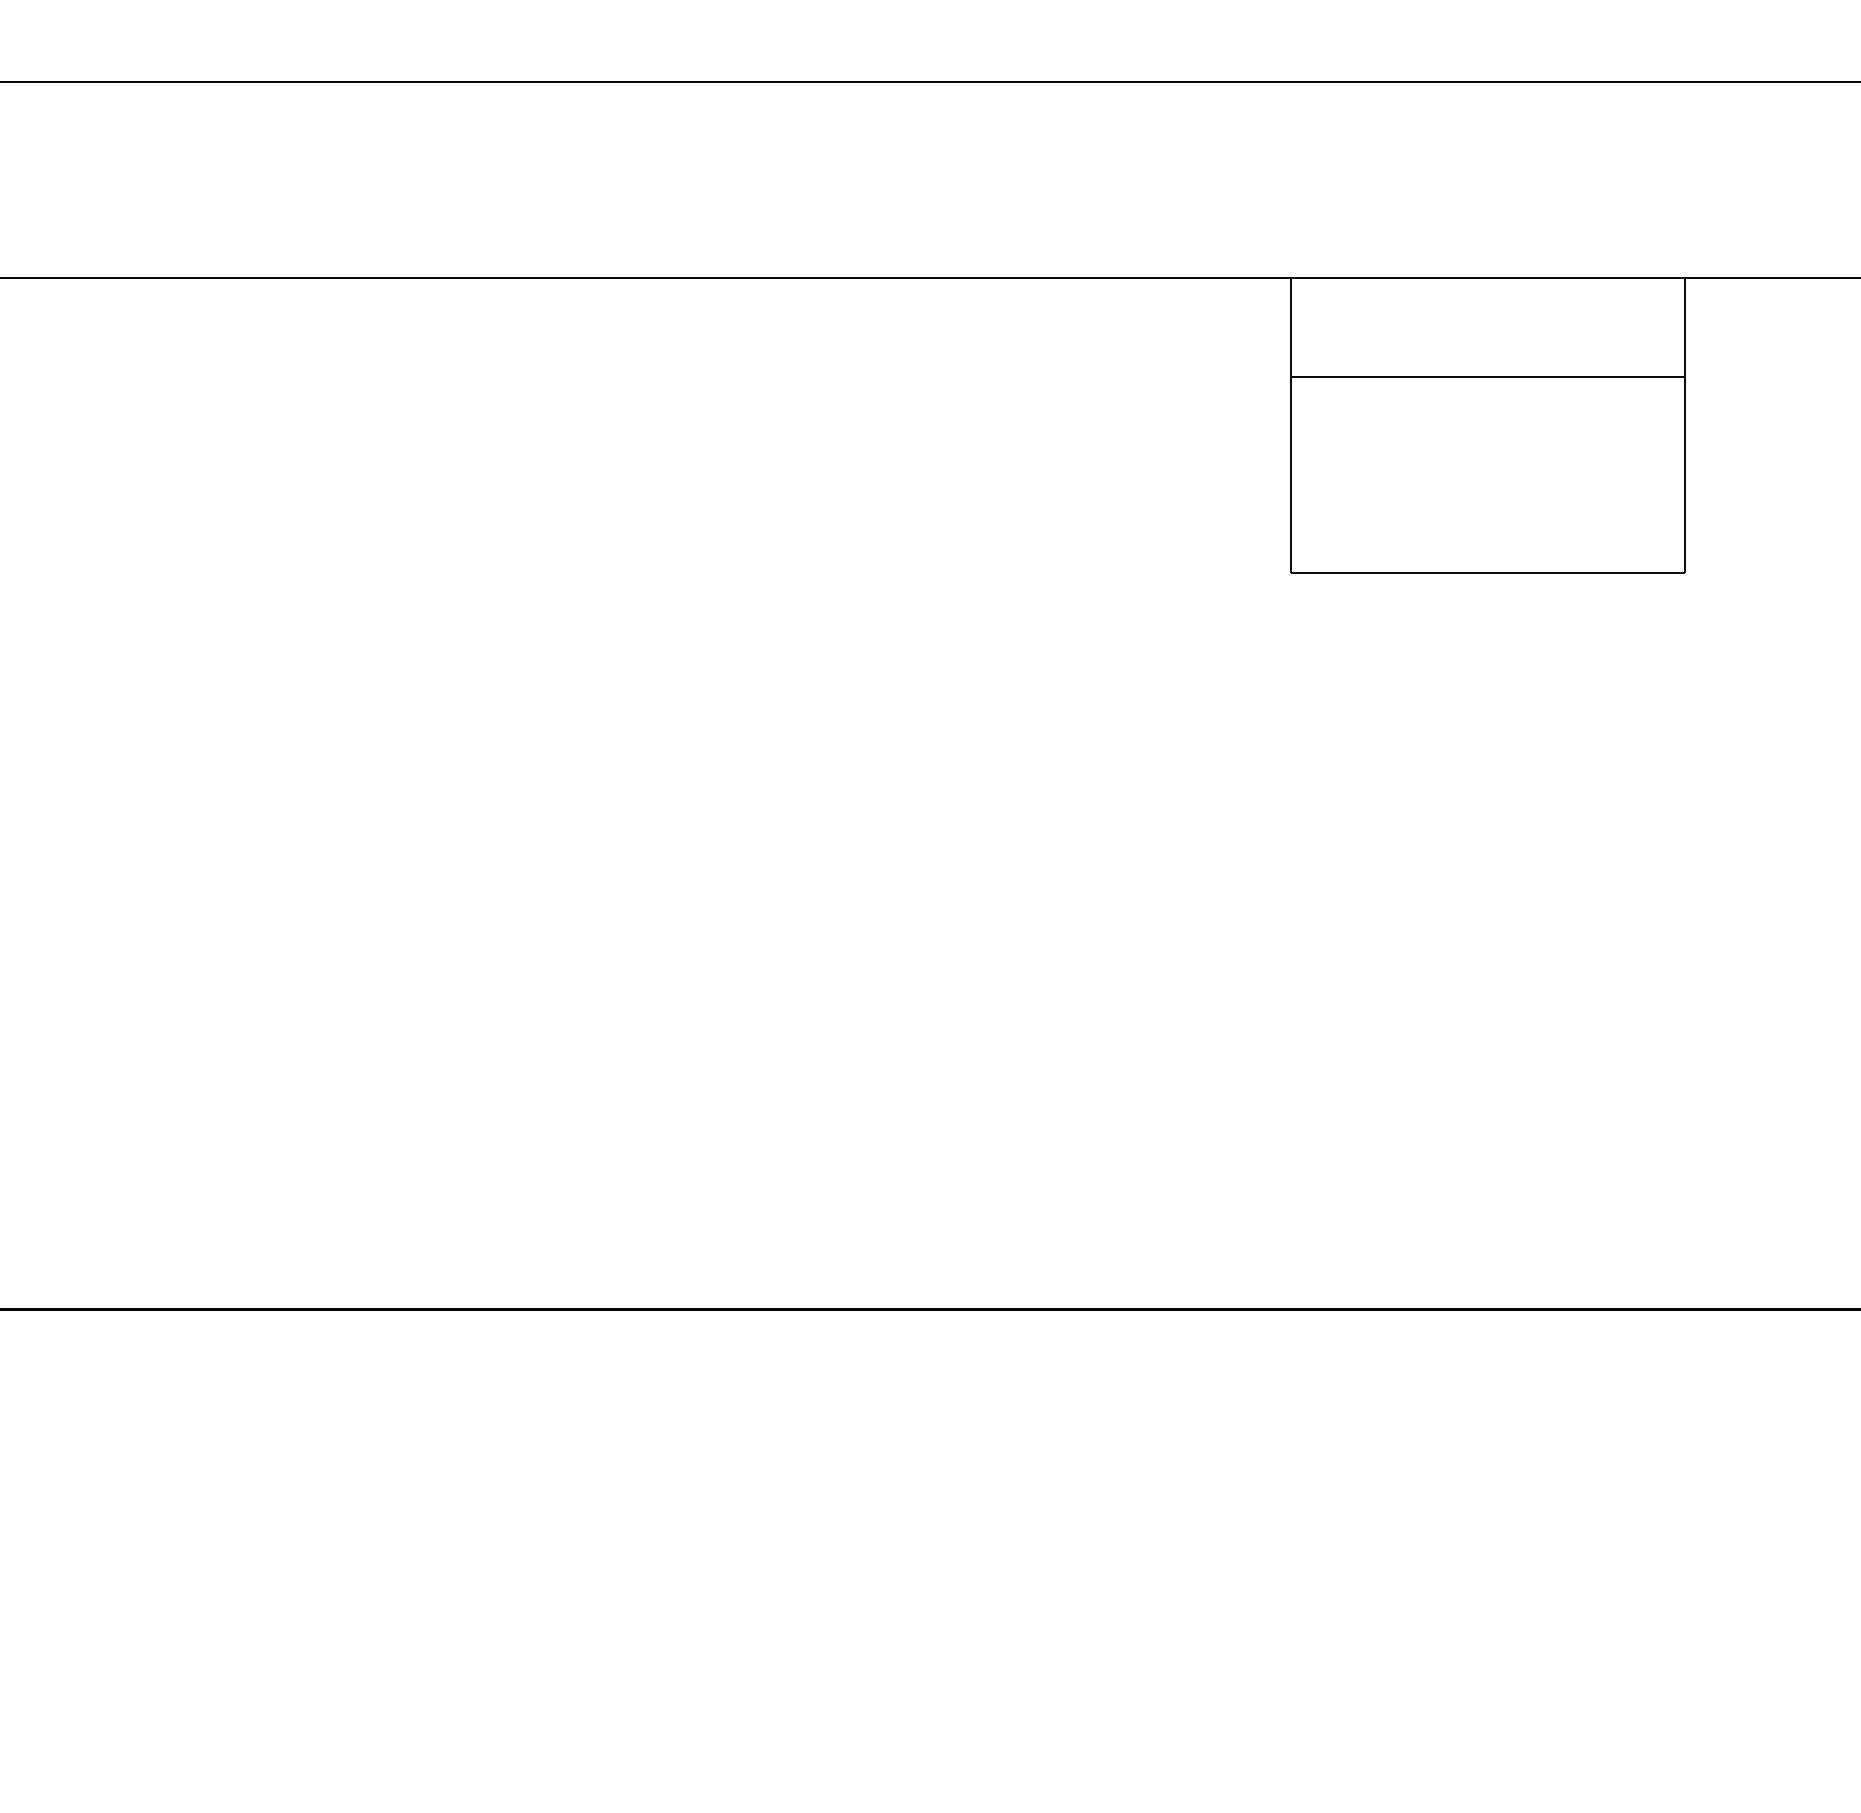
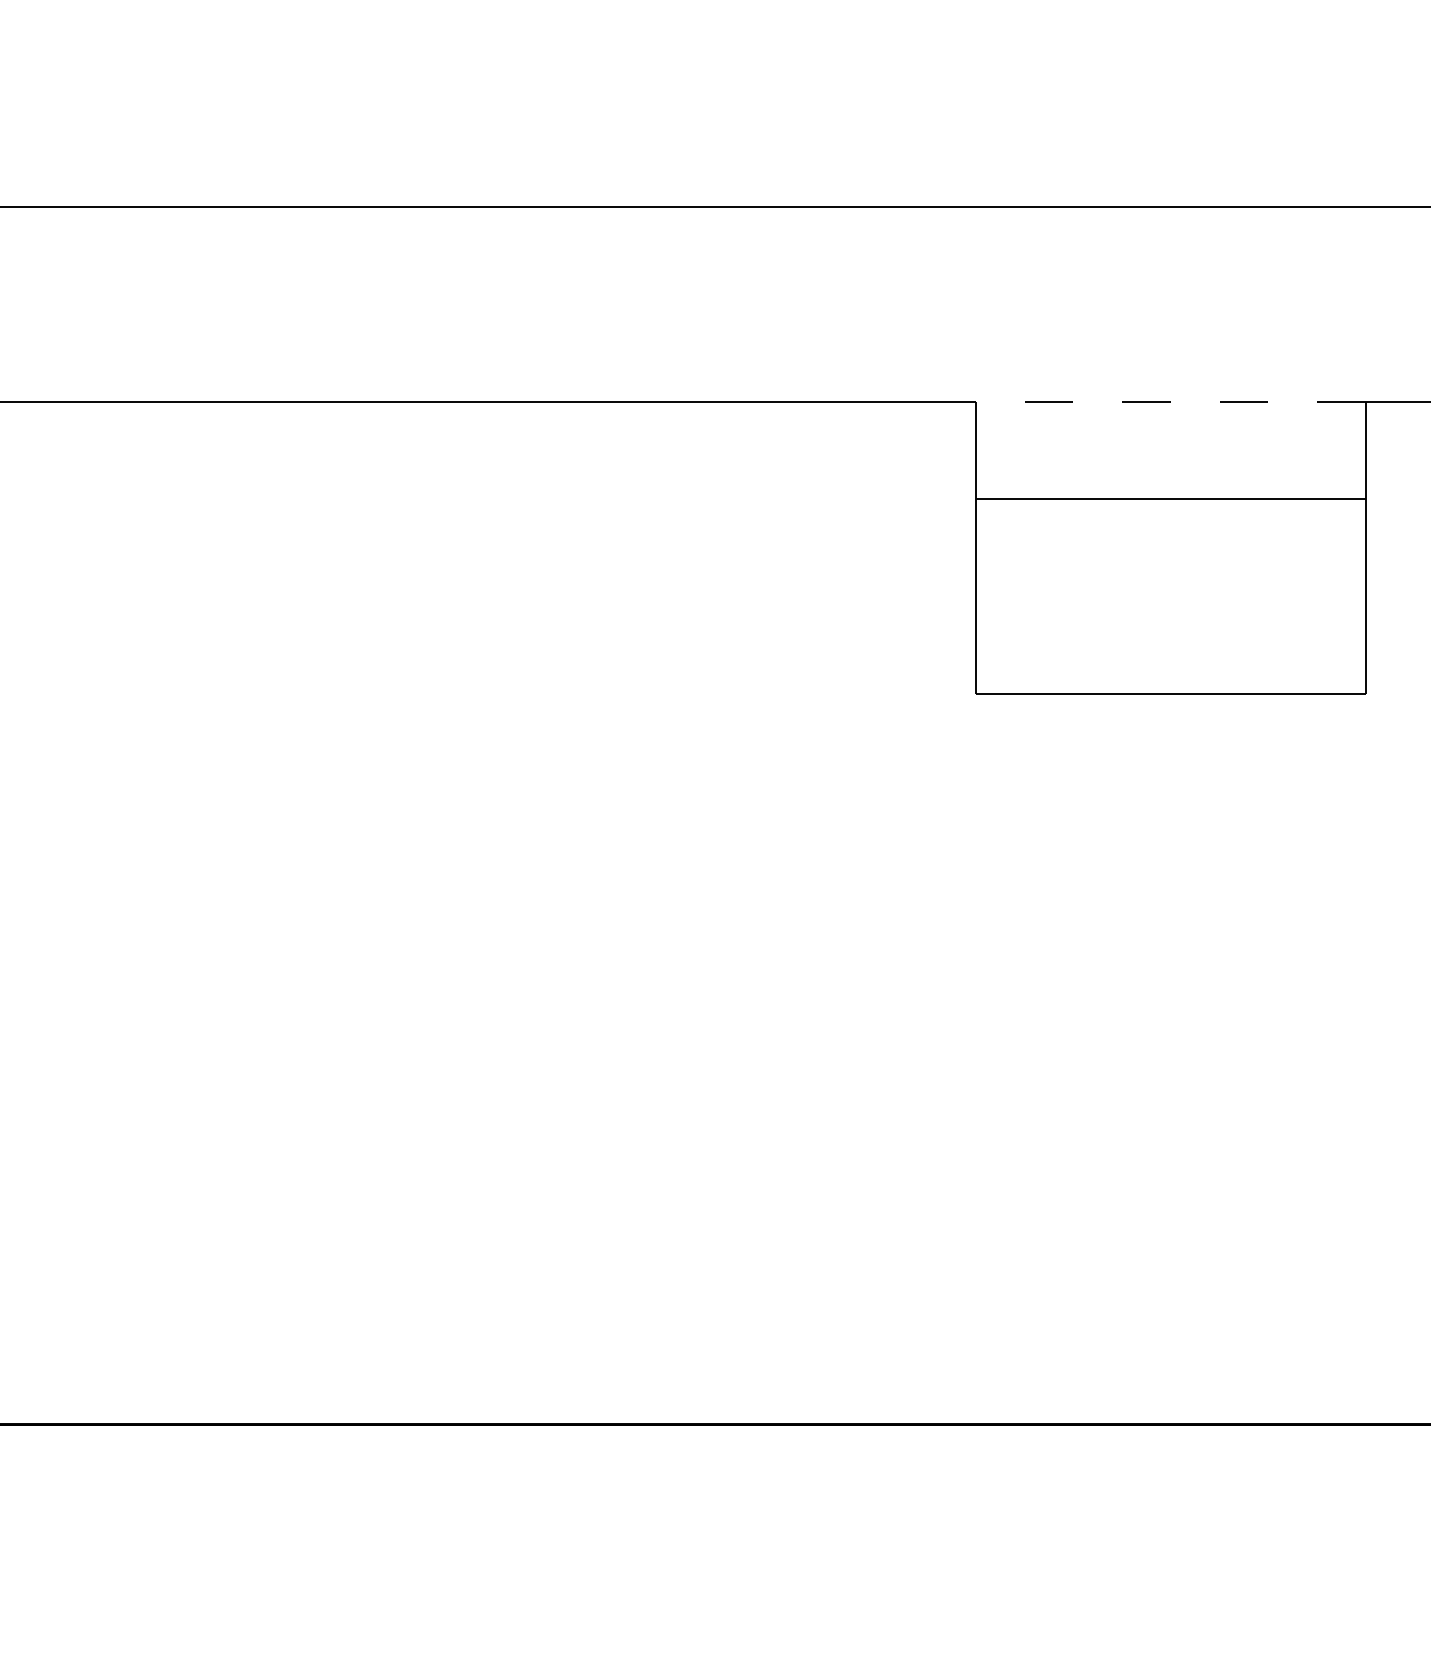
line: (1488, 278) -> (1171, 402), solid -> dashed

